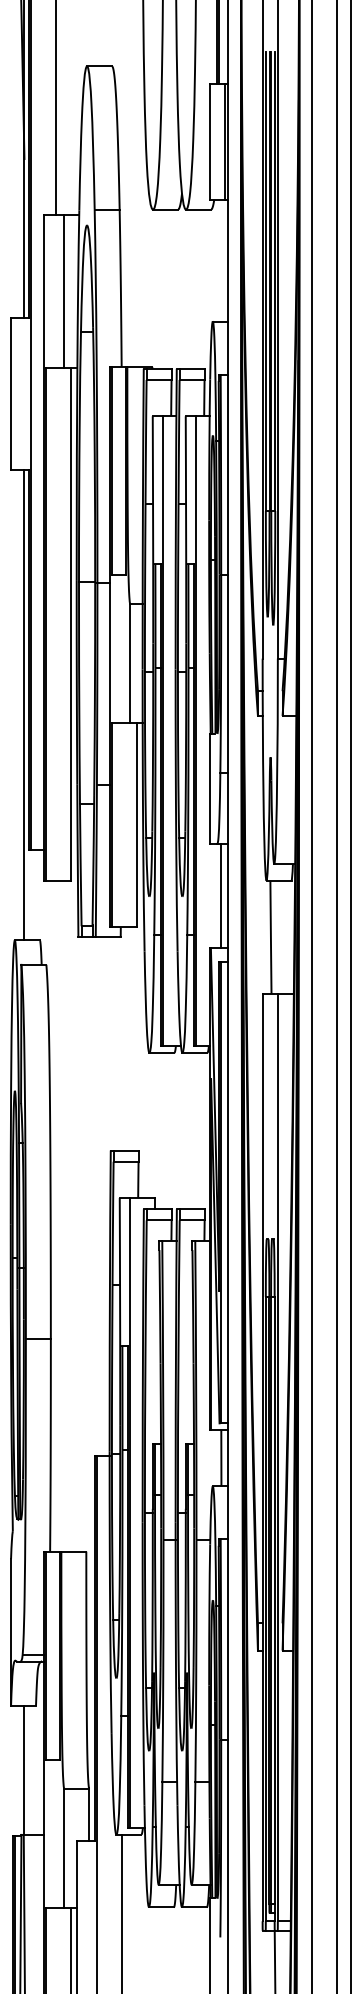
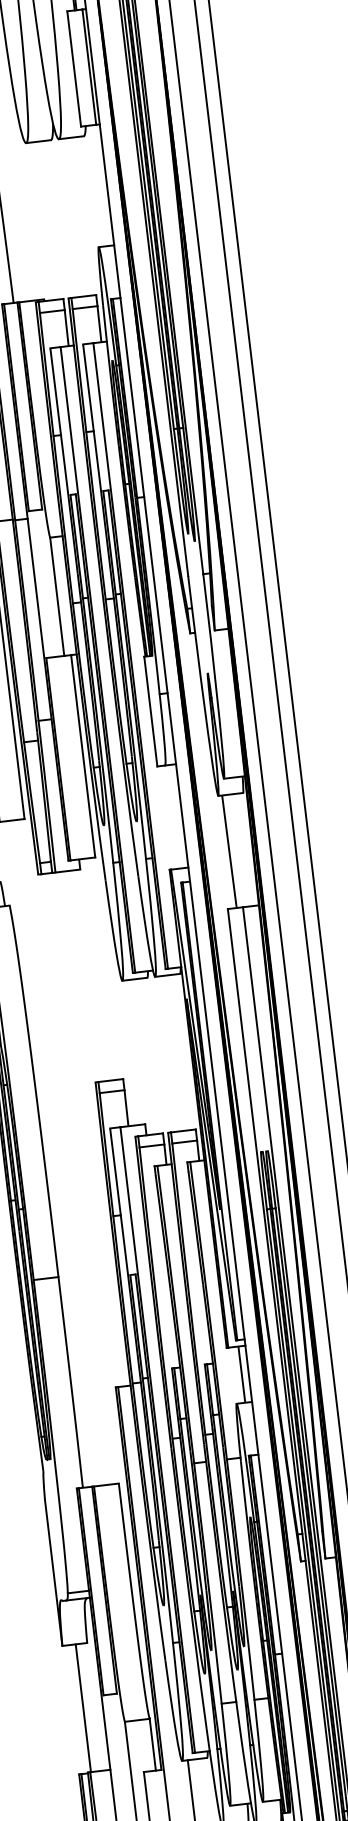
line: (221, 896) -> (175, 817), removed

